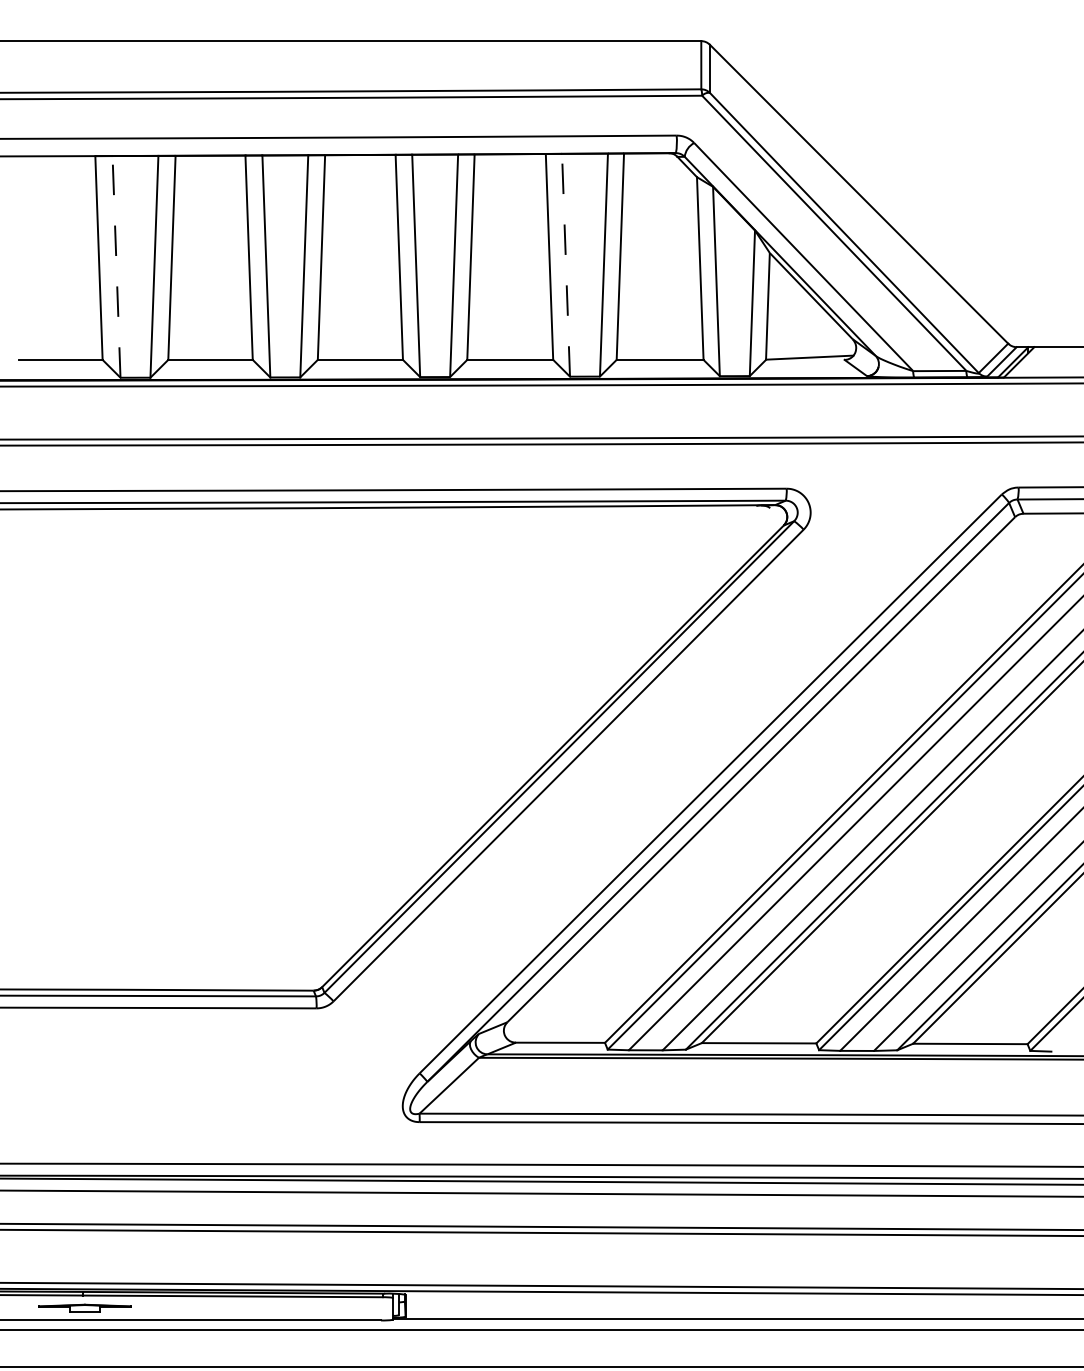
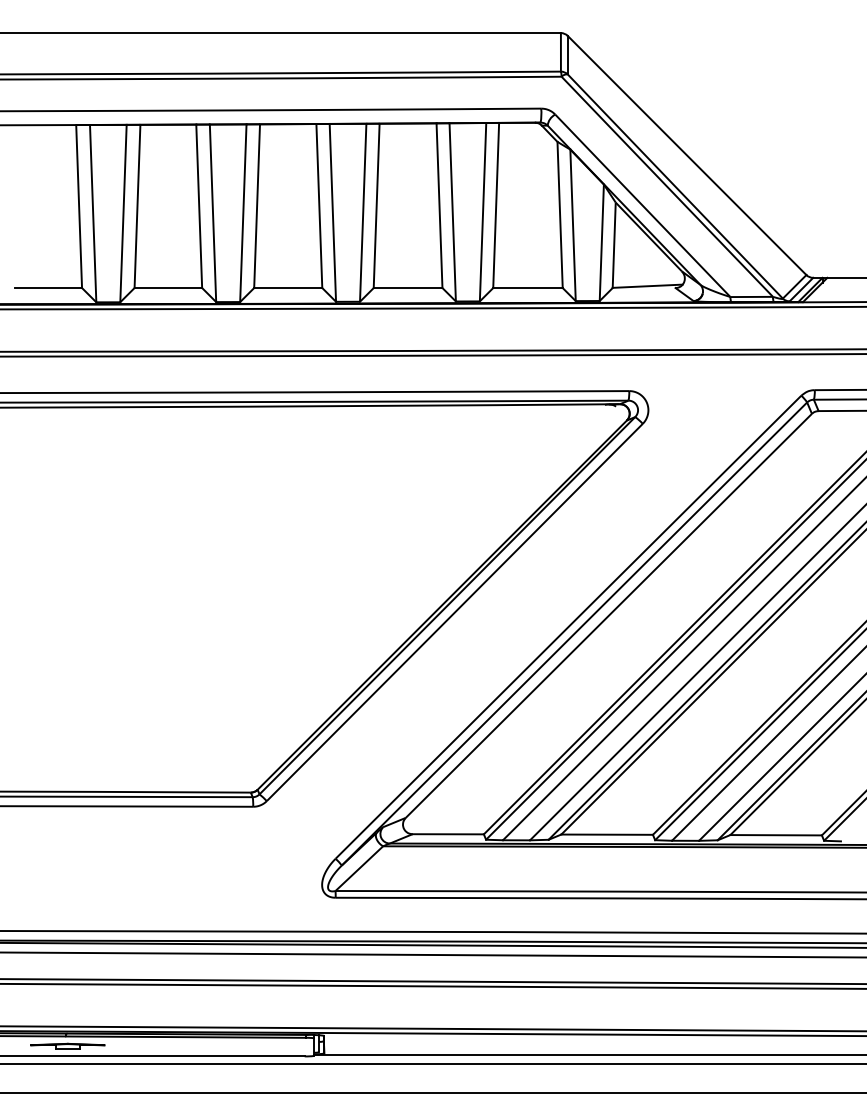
line: (566, 264) -> (453, 211), dashed -> solid
line: (116, 266) -> (93, 213), dashed -> solid

